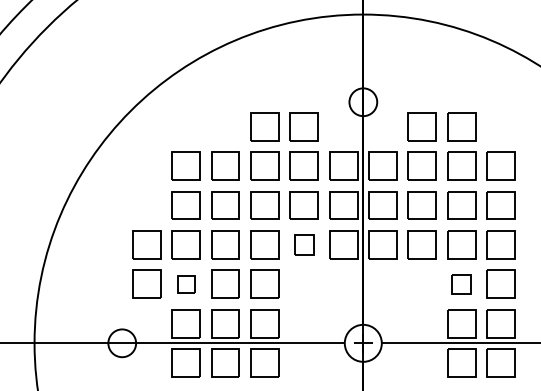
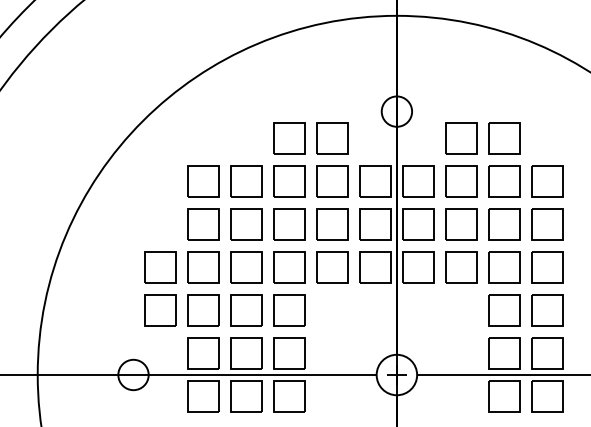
part: (304, 244) -> (332, 267), size x1.43
part: (186, 284) -> (203, 310), size x1.67
part: (461, 284) -> (504, 310), size x1.43

